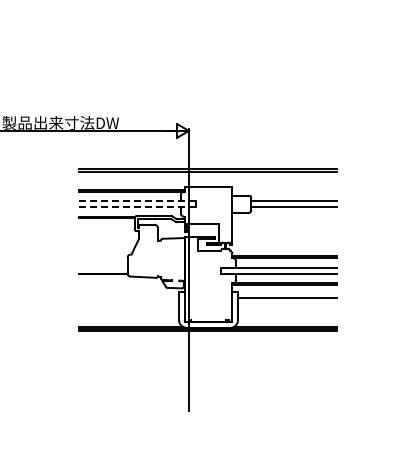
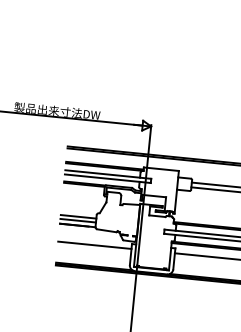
line: (138, 201) -> (108, 174), dashed -> solid
line: (138, 207) -> (108, 179), dashed -> solid
line: (103, 262) -> (78, 217), added
line: (103, 267) -> (78, 220), added
line: (129, 298) -> (95, 245), added

